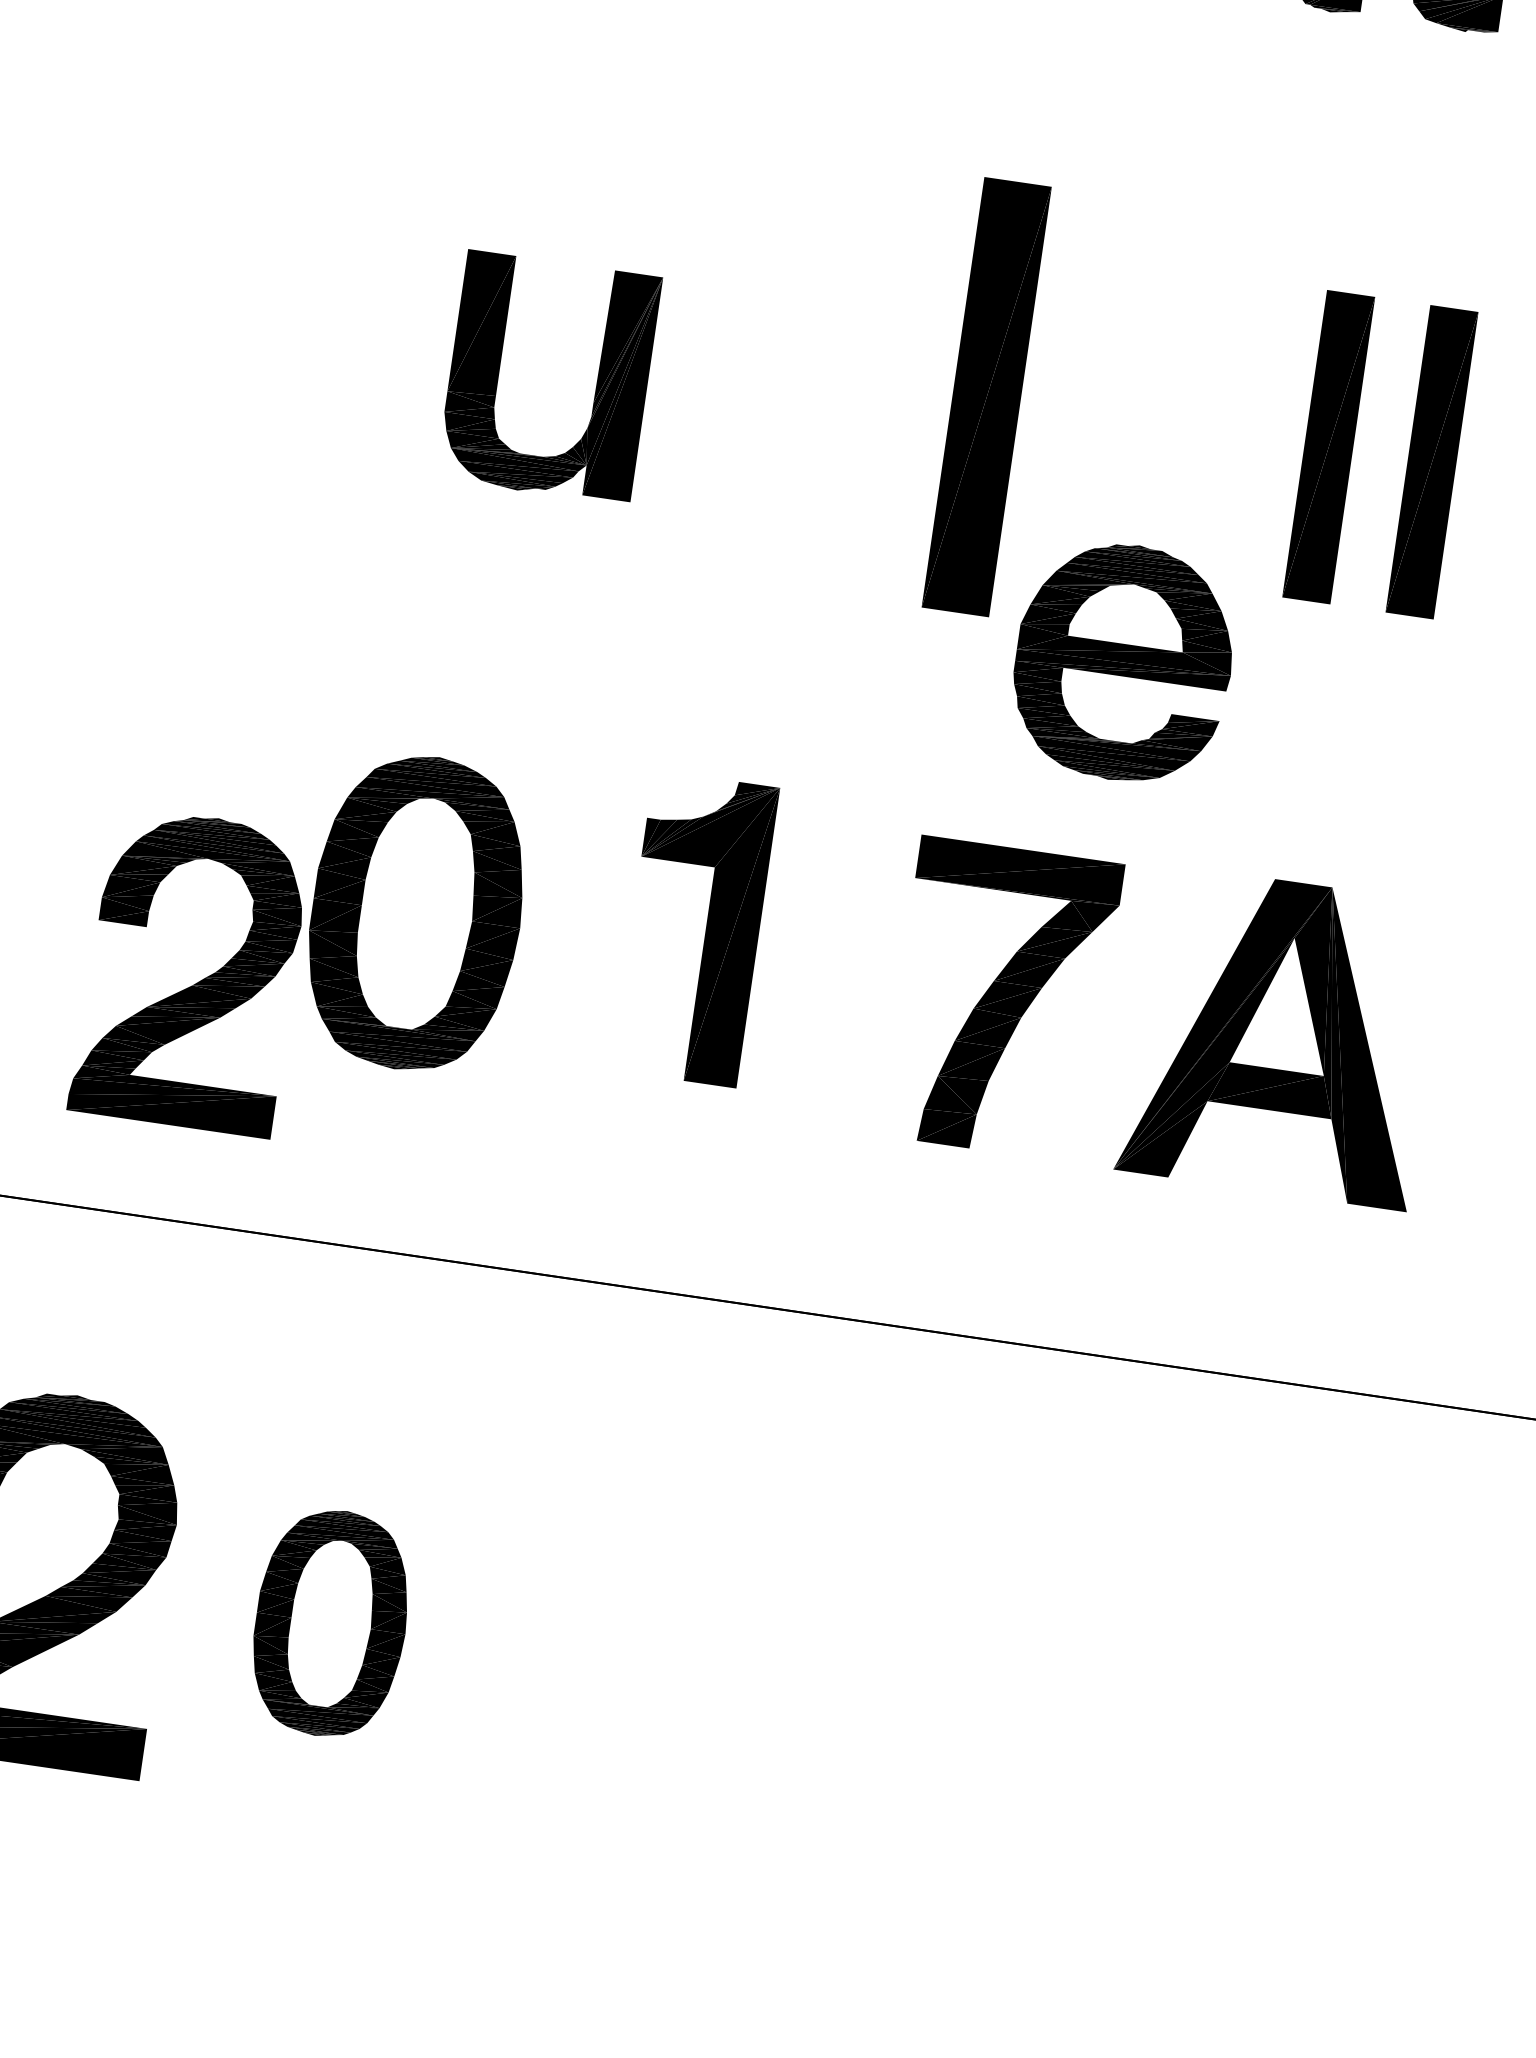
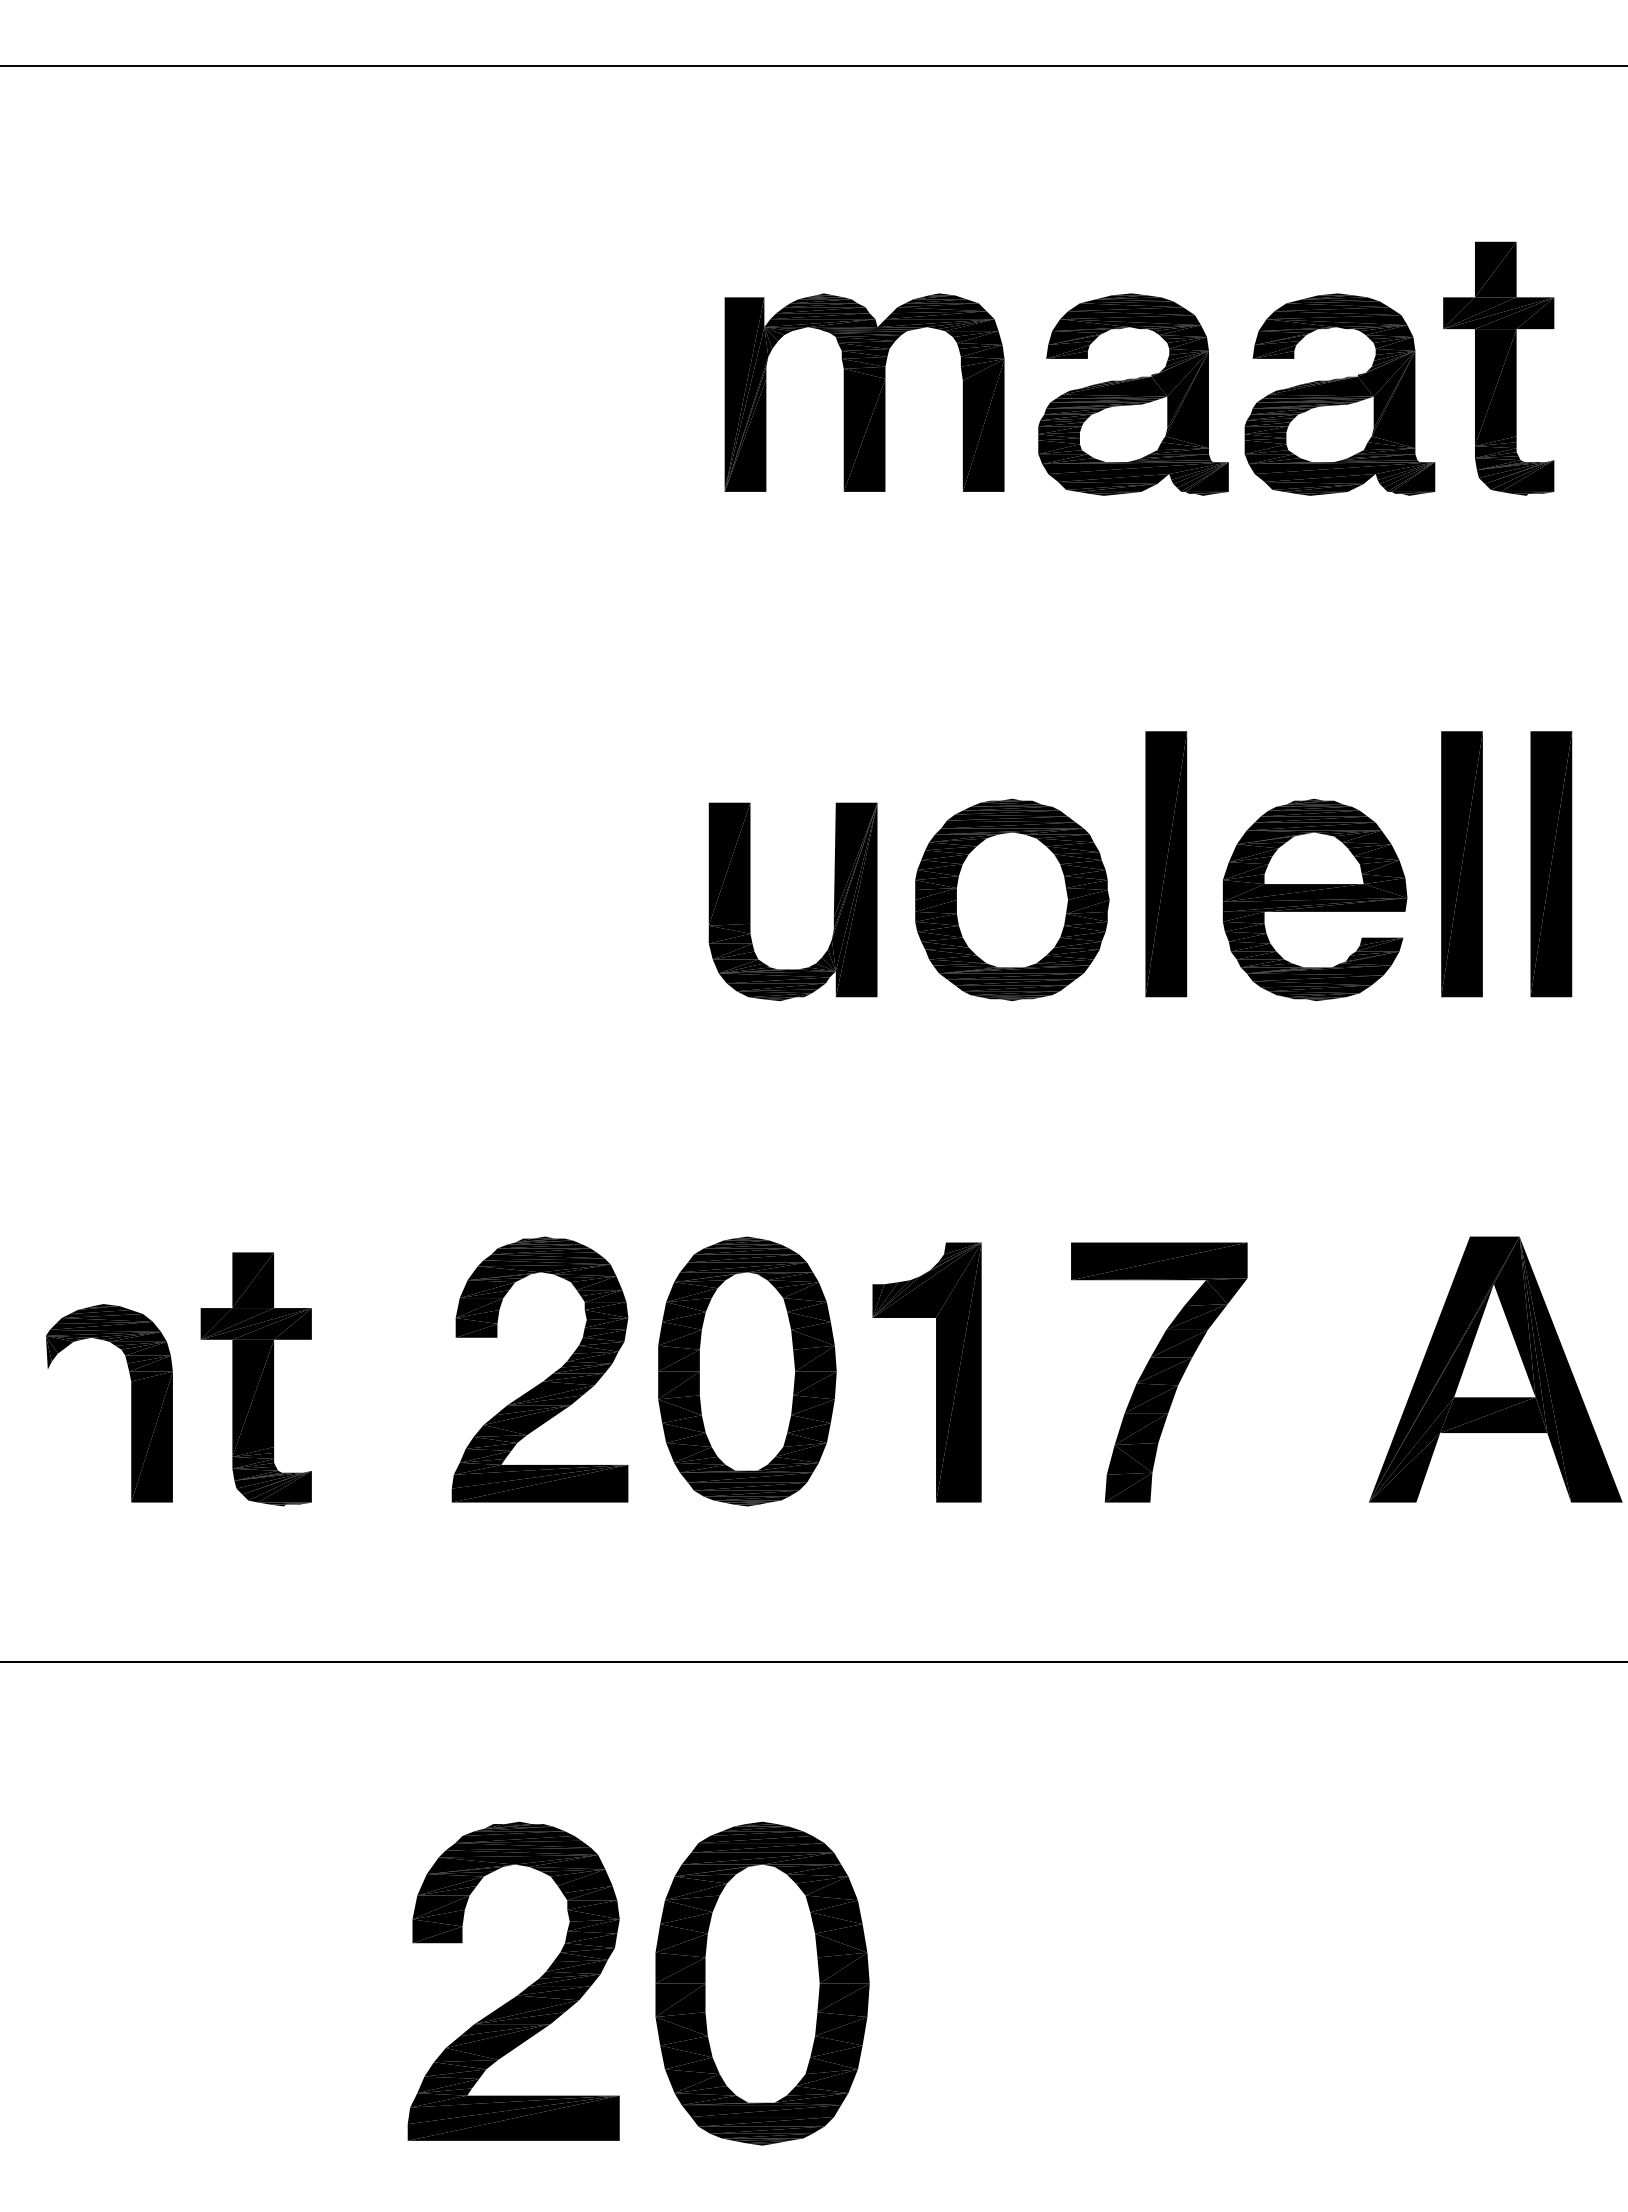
part: (986, 397) -> (1166, 864), size x0.71
part: (803, 412) -> (1012, 899), added
part: (1123, 661) -> (1314, 899), moved
part: (706, 930) -> (936, 1372), moved
part: (197, 981) -> (547, 1377), moved
part: (1001, 999) -> (1159, 1372), moved
part: (331, 1623) -> (762, 1983), size x1.67

